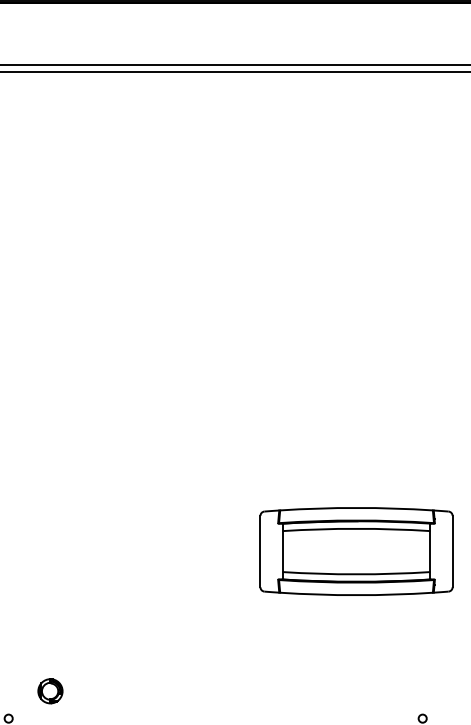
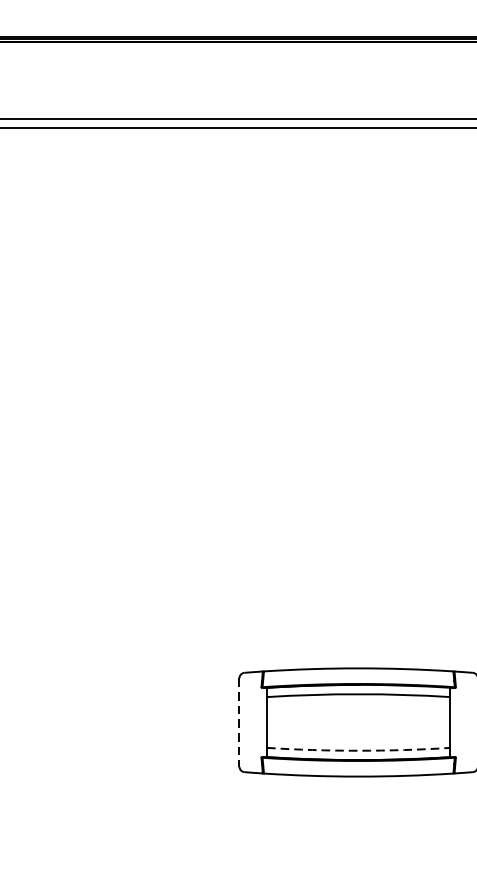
line: (260, 551) -> (239, 722), solid -> dashed
arc: (356, 574) -> (358, 750), solid -> dashed

